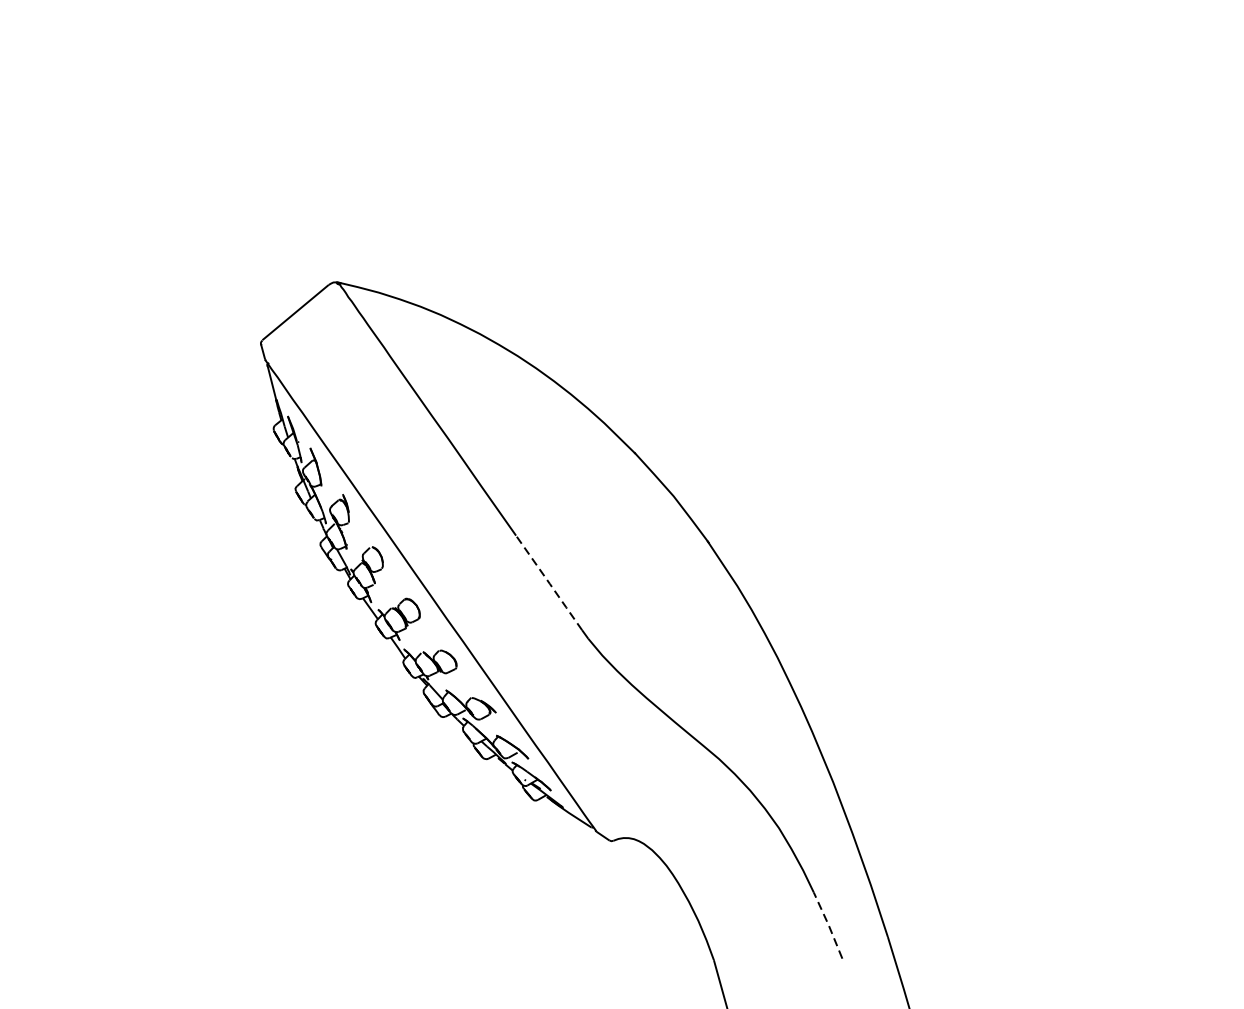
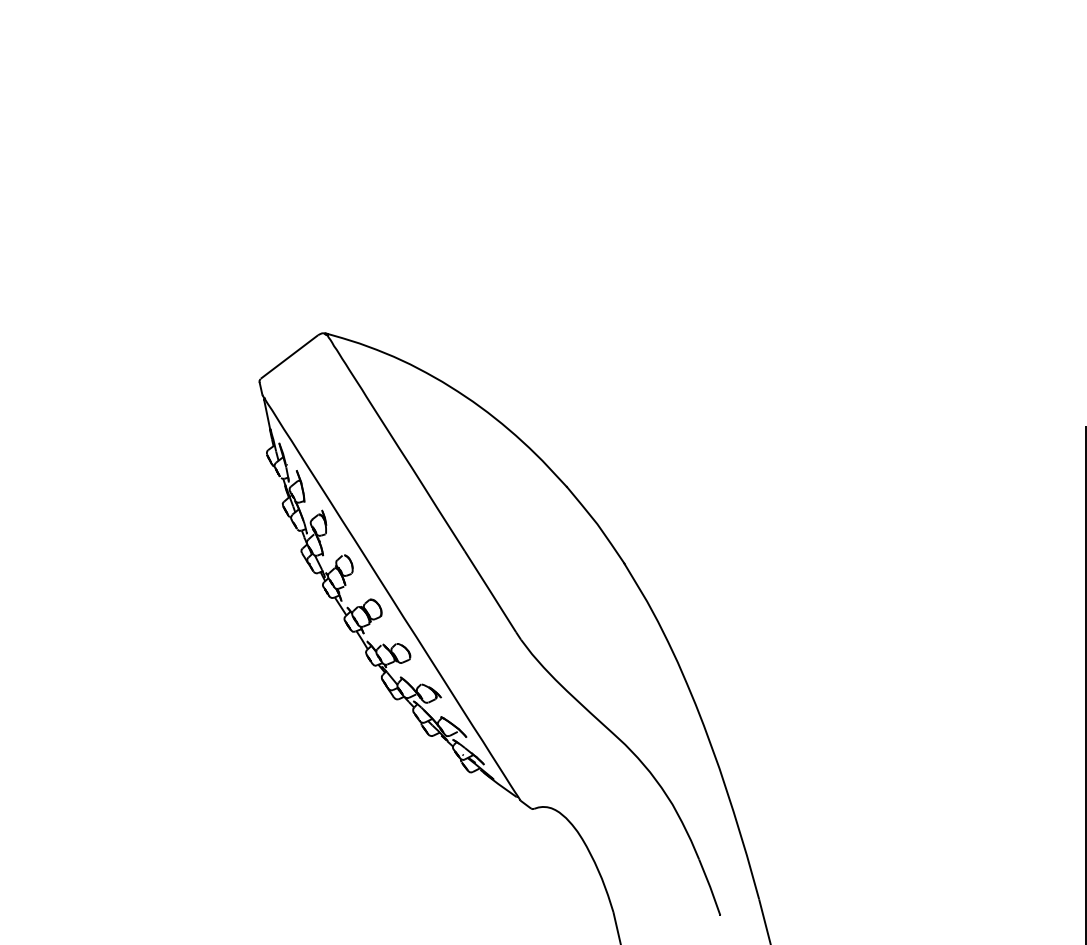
line: (550, 583) -> (491, 592), dashed -> solid
line: (828, 925) -> (710, 887), dashed -> solid

